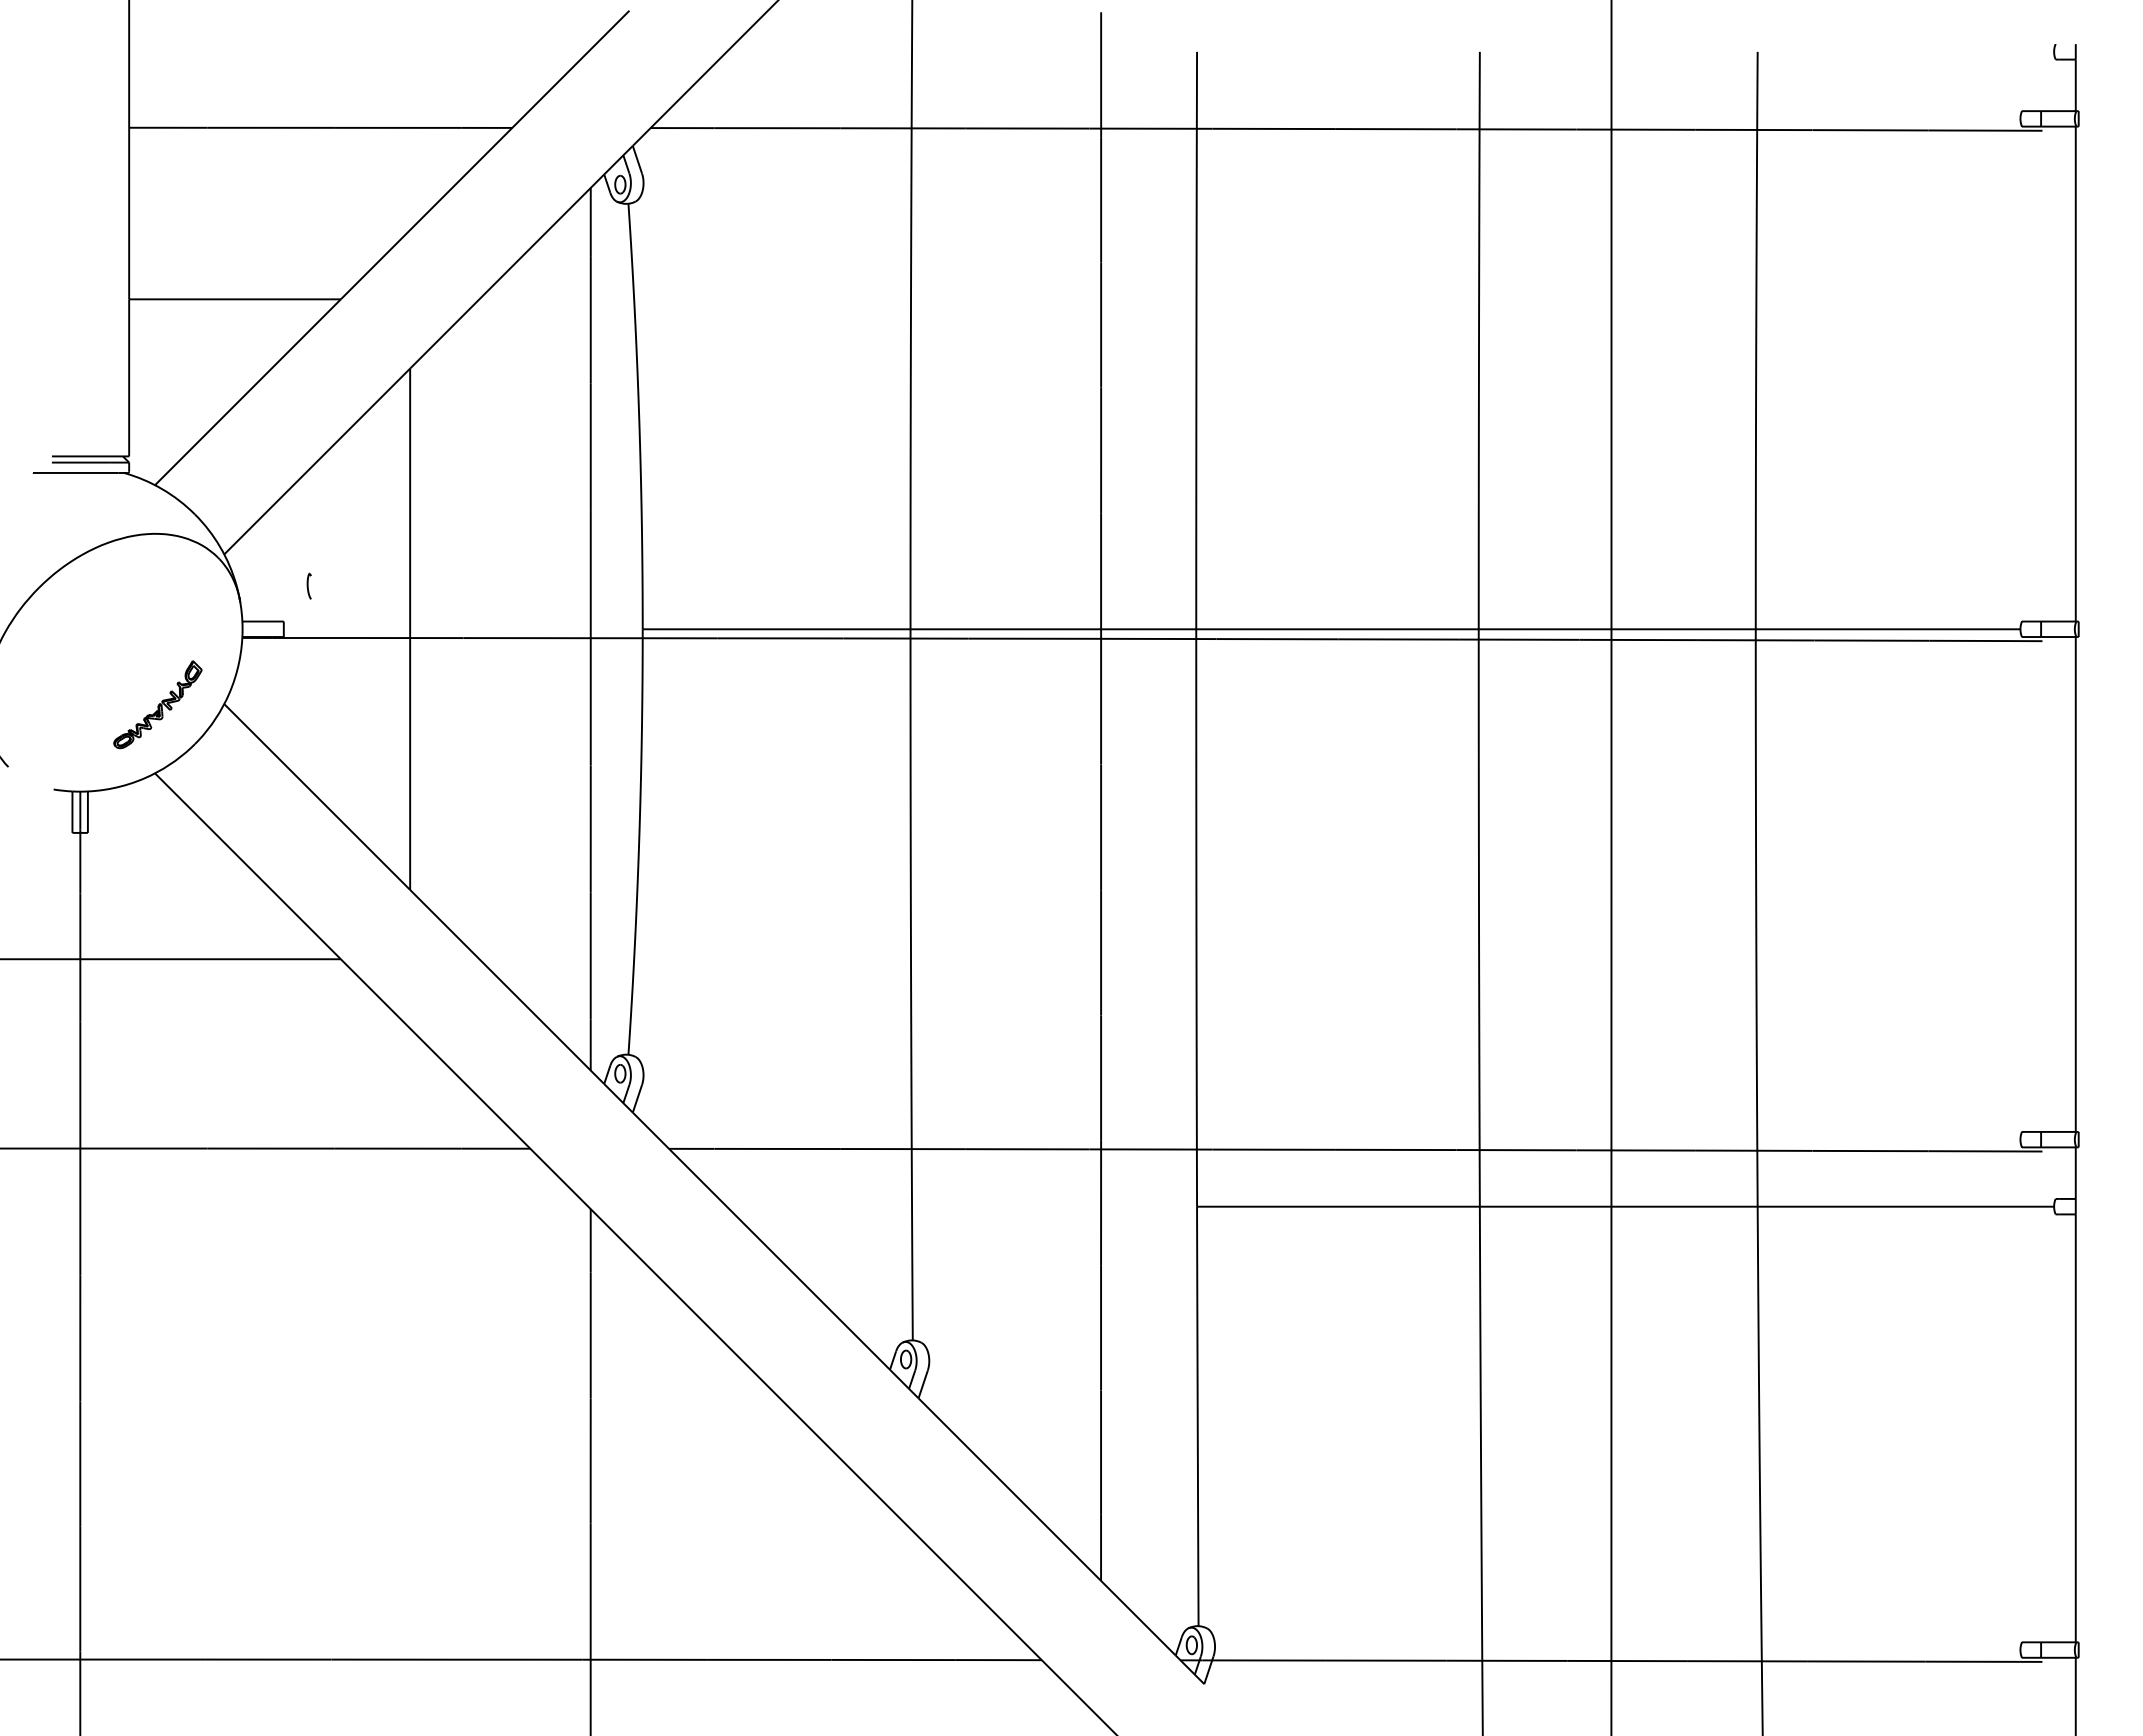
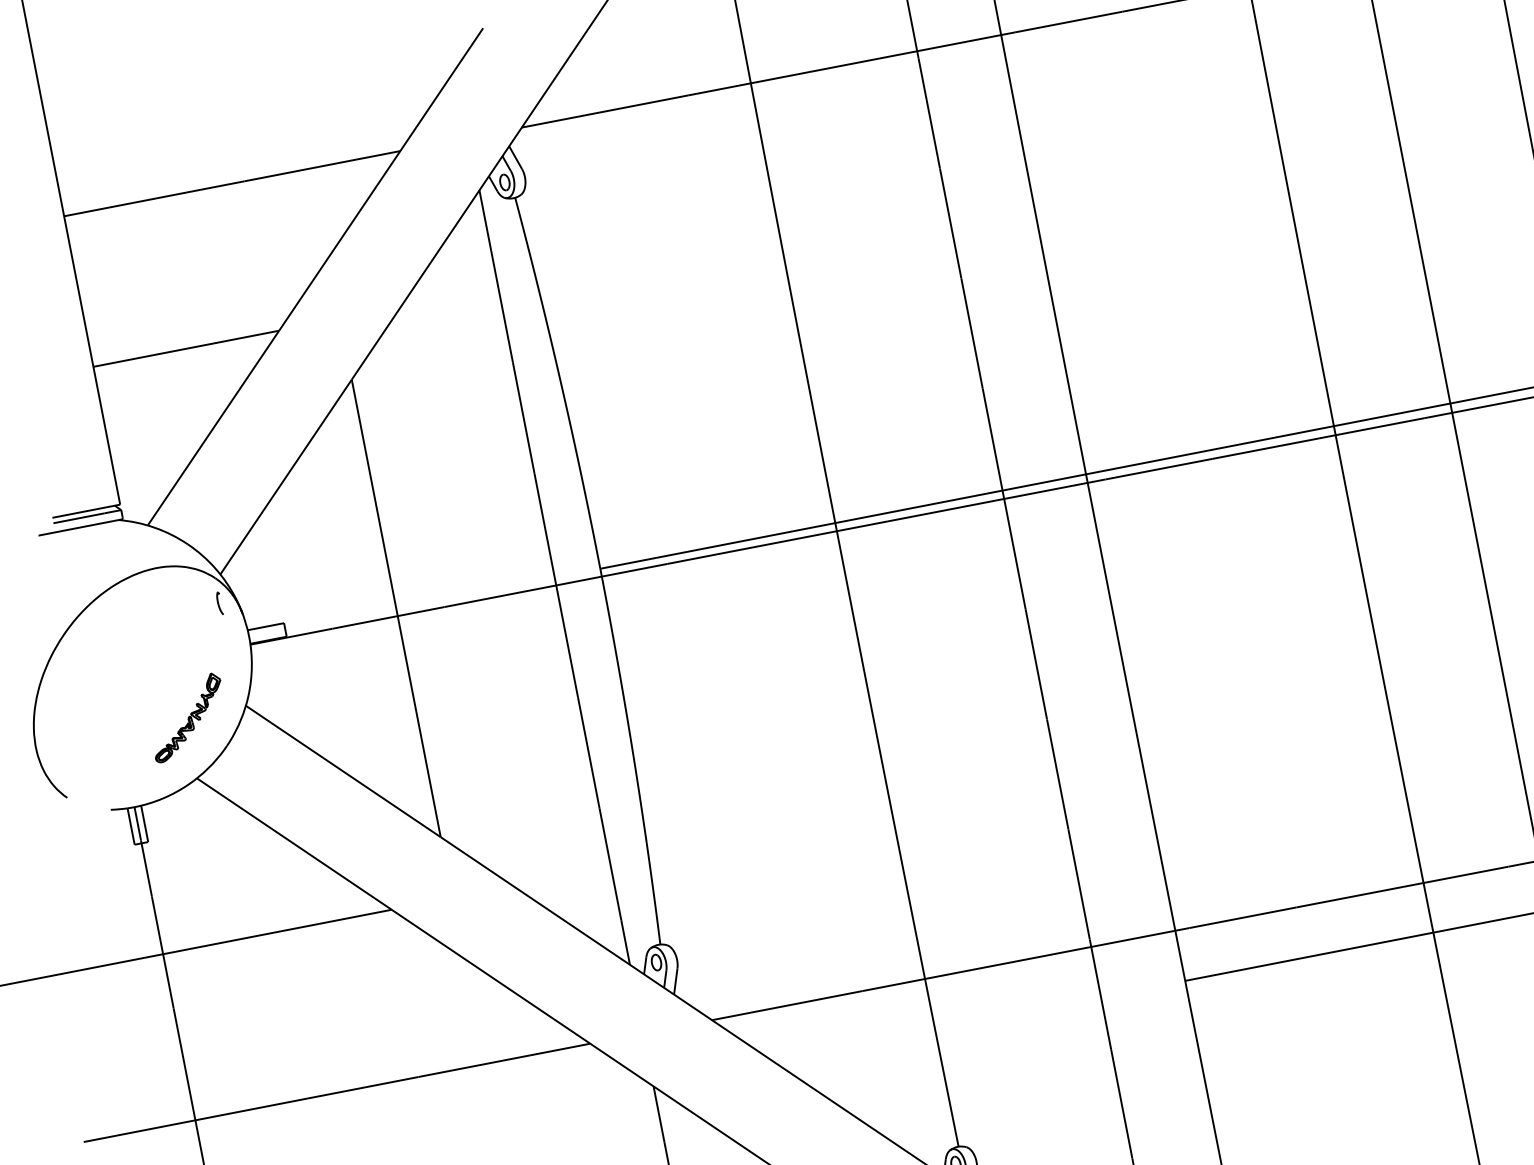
part: (308, 585) -> (218, 603), moved

